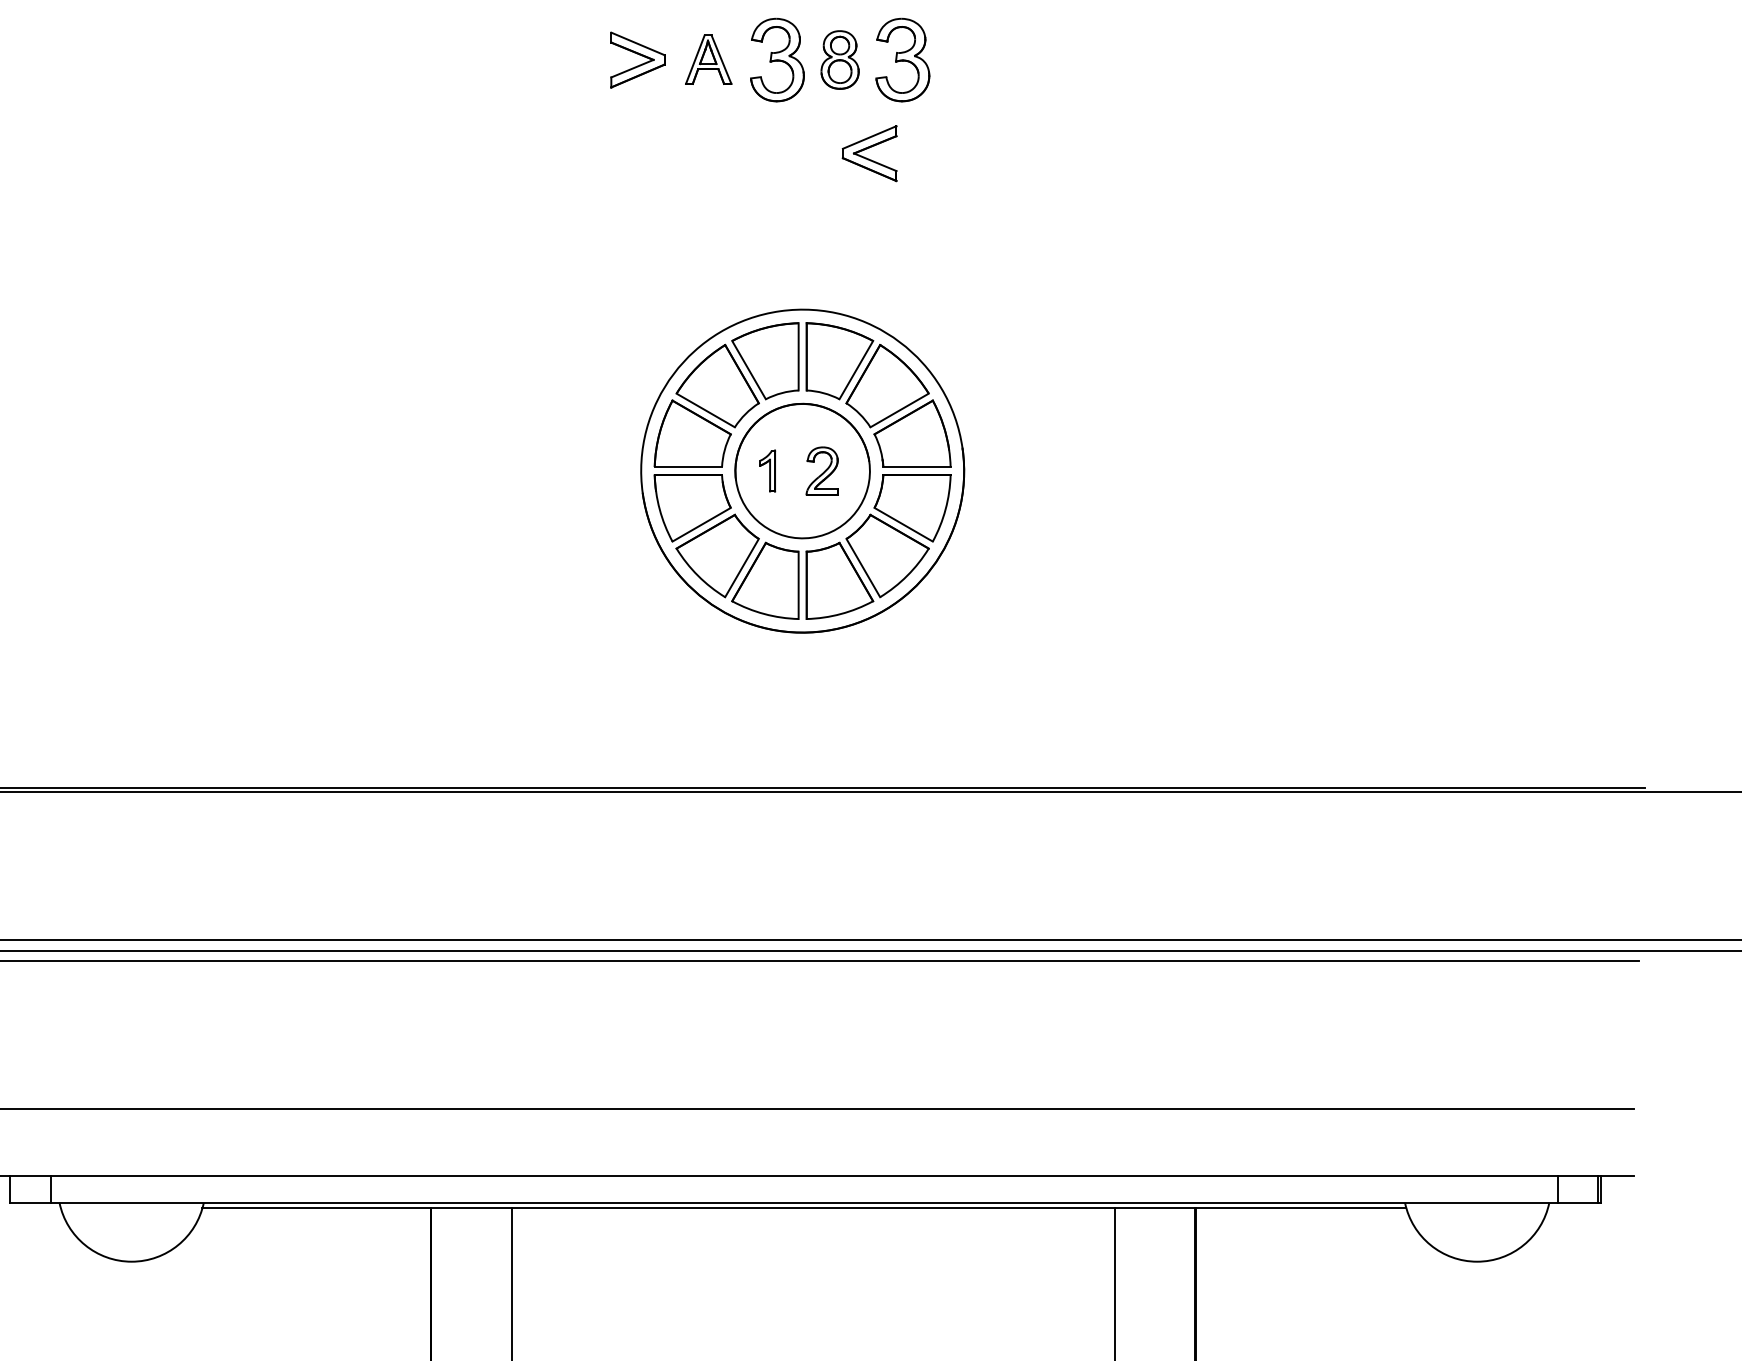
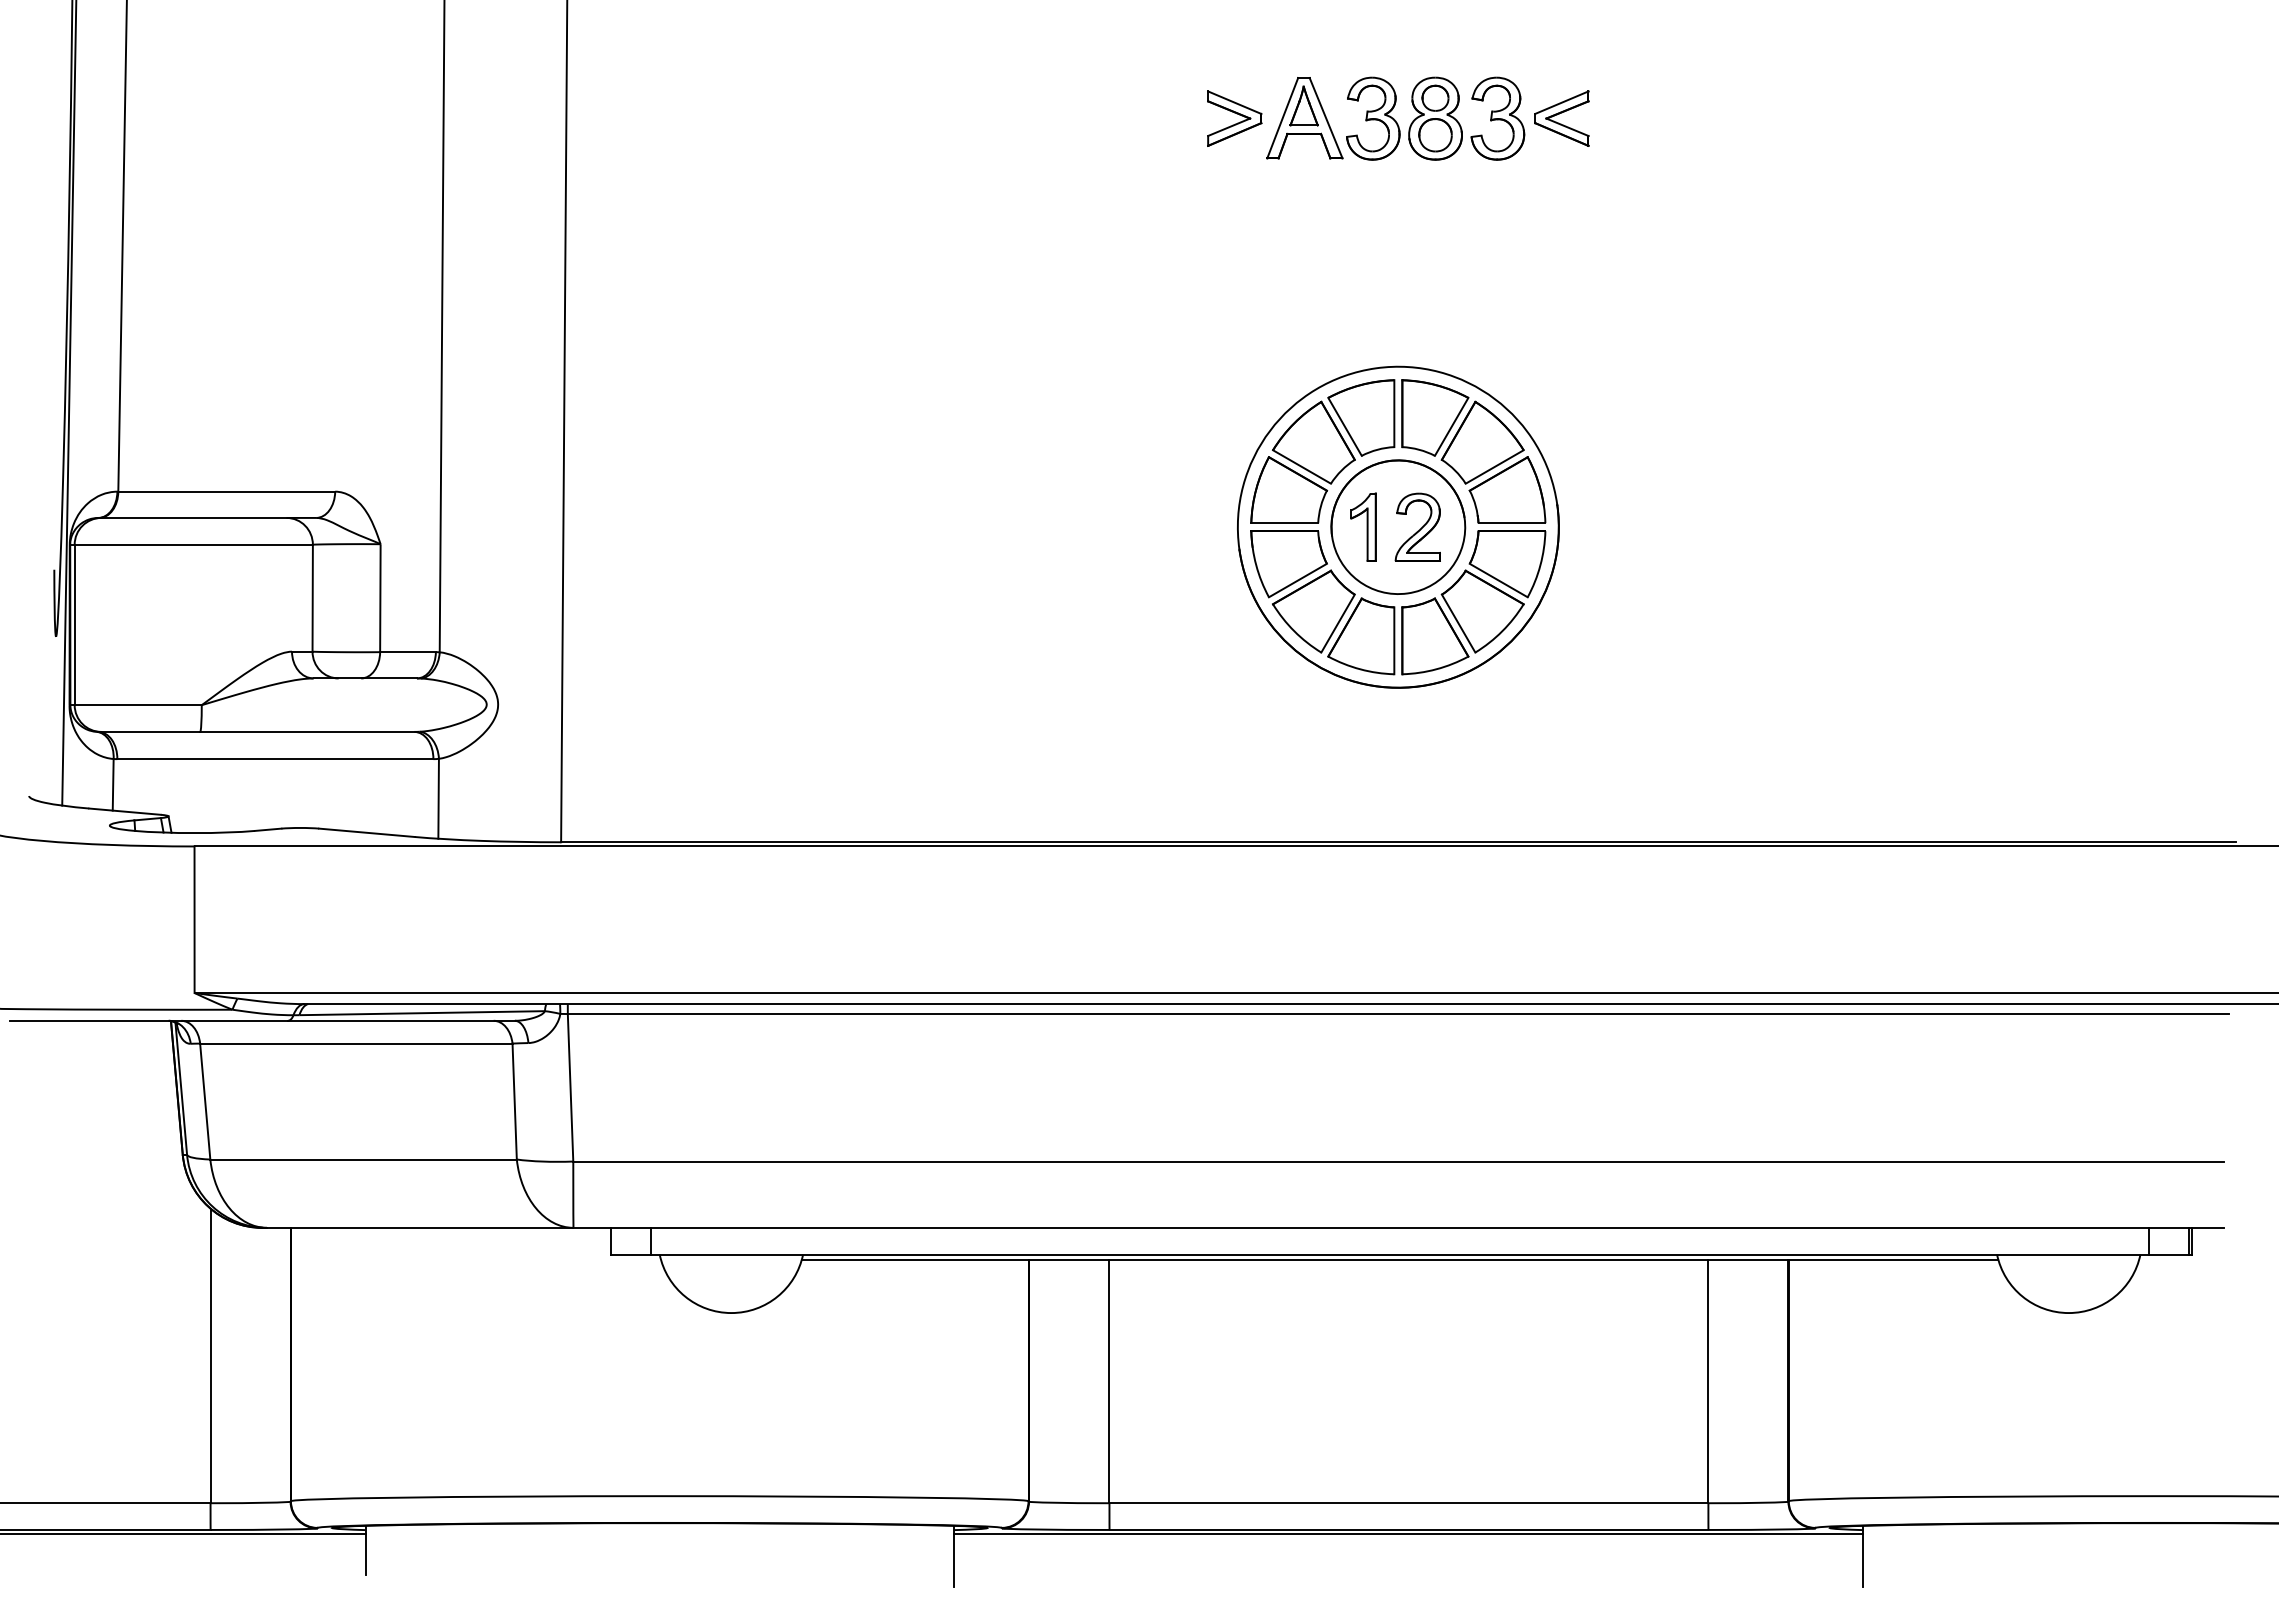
part: (708, 59) -> (1304, 118), size x1.67
part: (840, 59) -> (1435, 118), size x1.43
part: (869, 153) -> (1561, 118), moved
part: (767, 470) -> (1363, 526), size x1.67
part: (821, 470) -> (1417, 526), size x1.43

